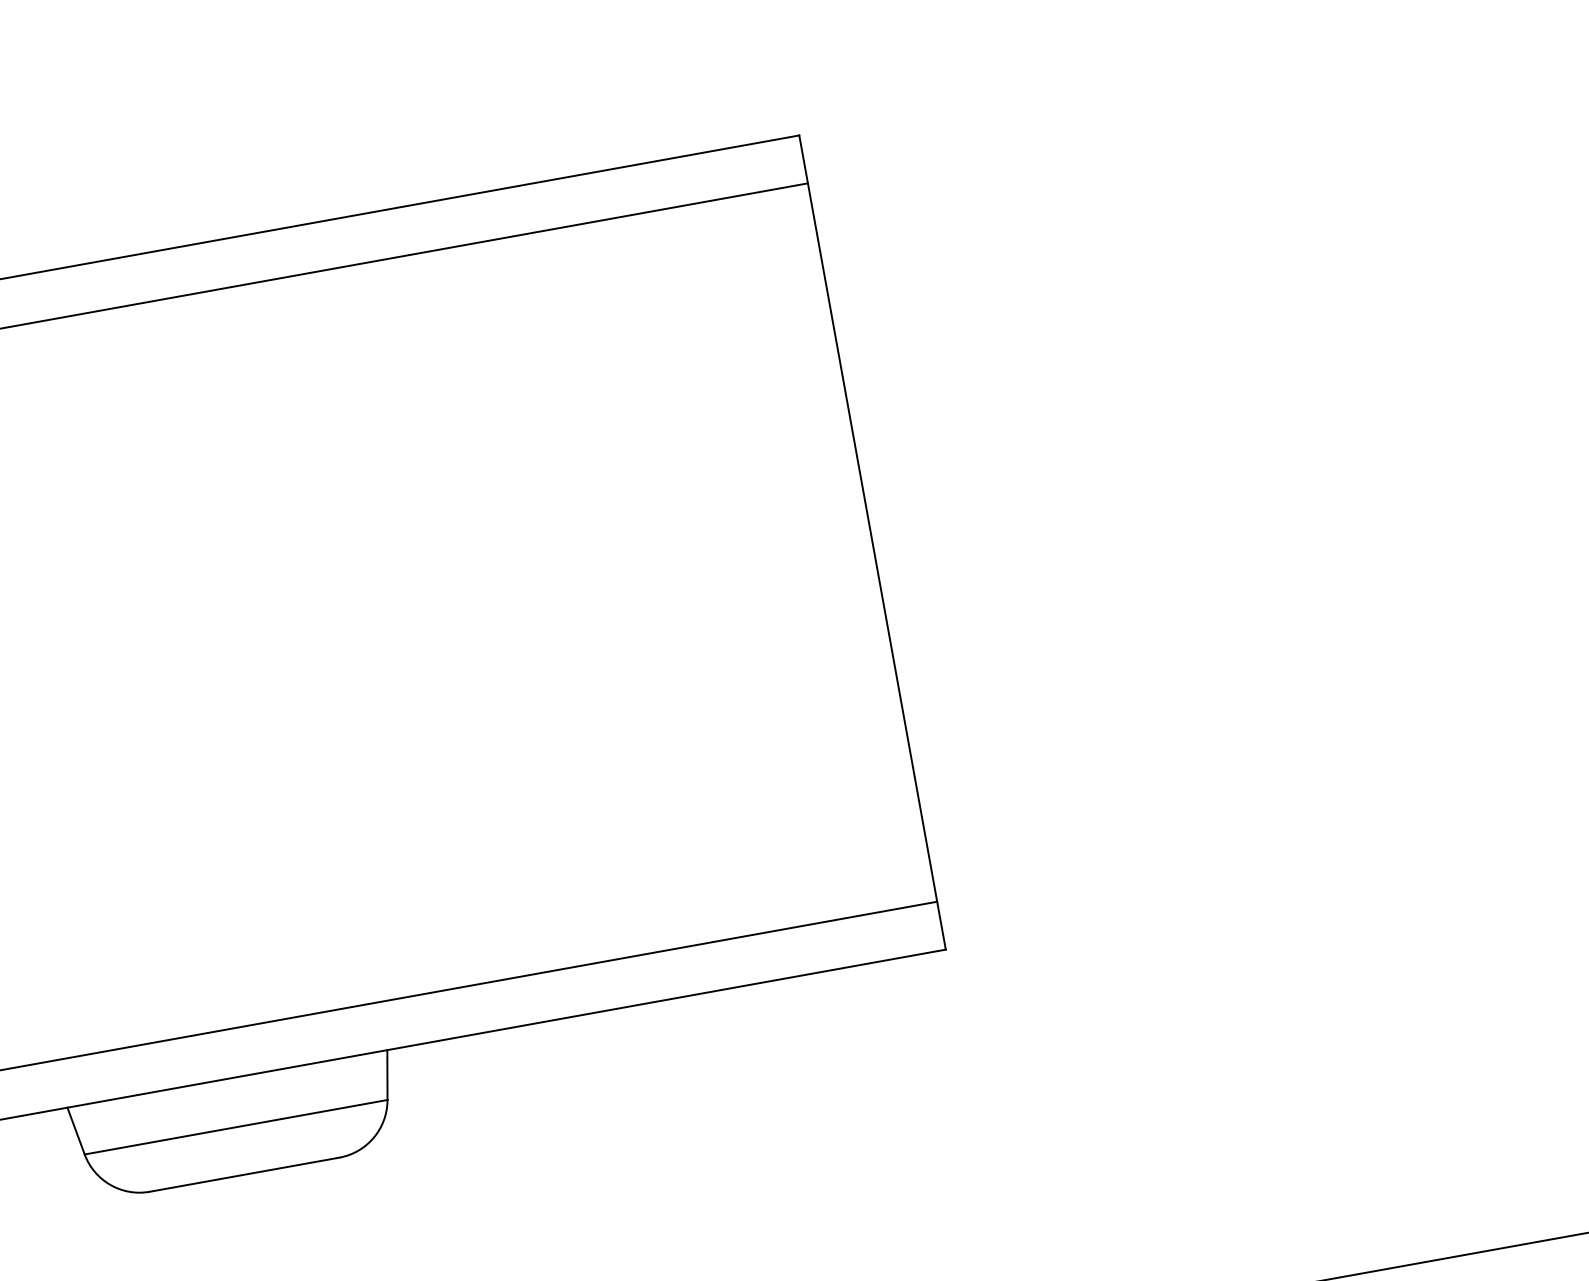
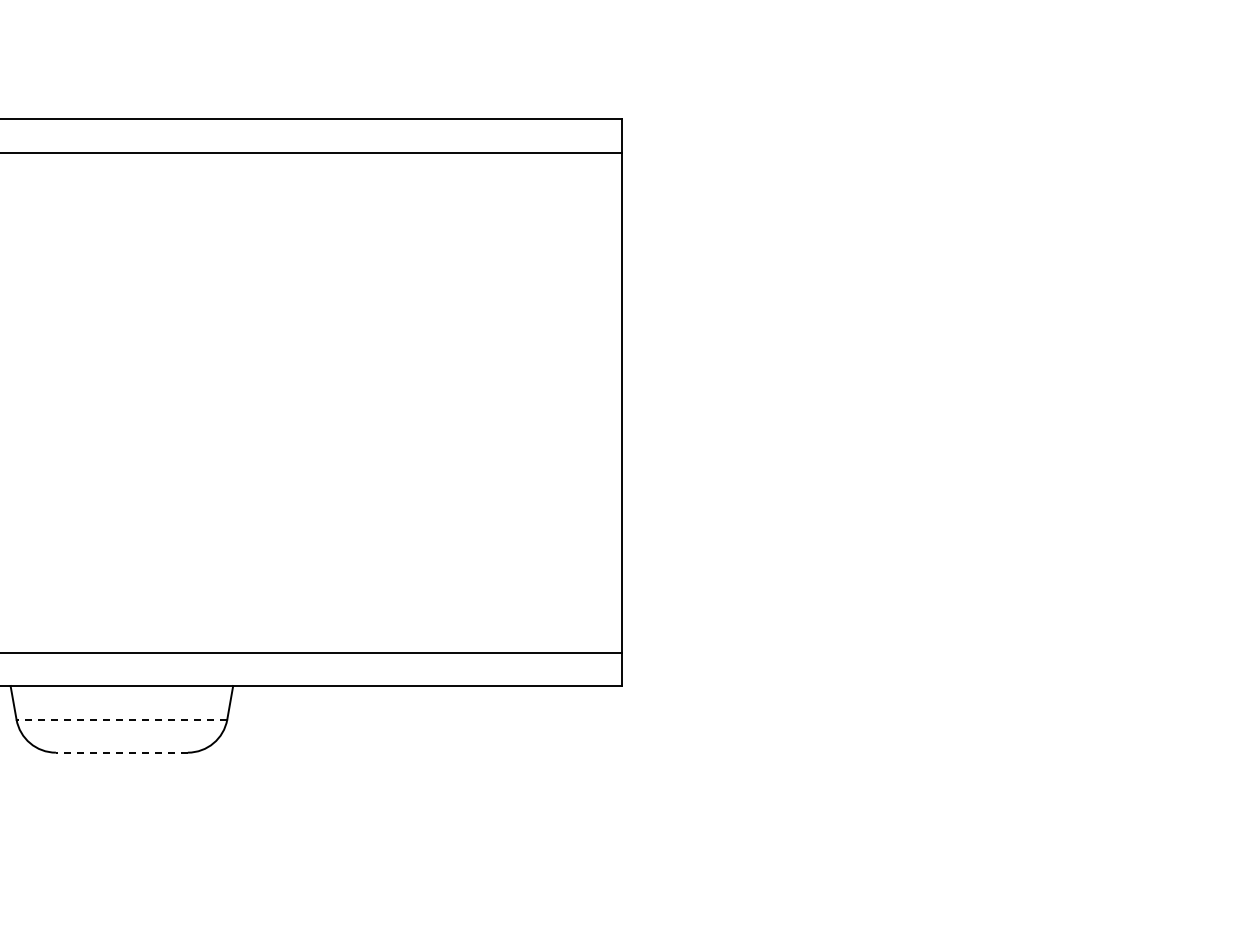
line: (235, 1127) -> (121, 719), solid -> dashed
line: (244, 1174) -> (121, 752), solid -> dashed

